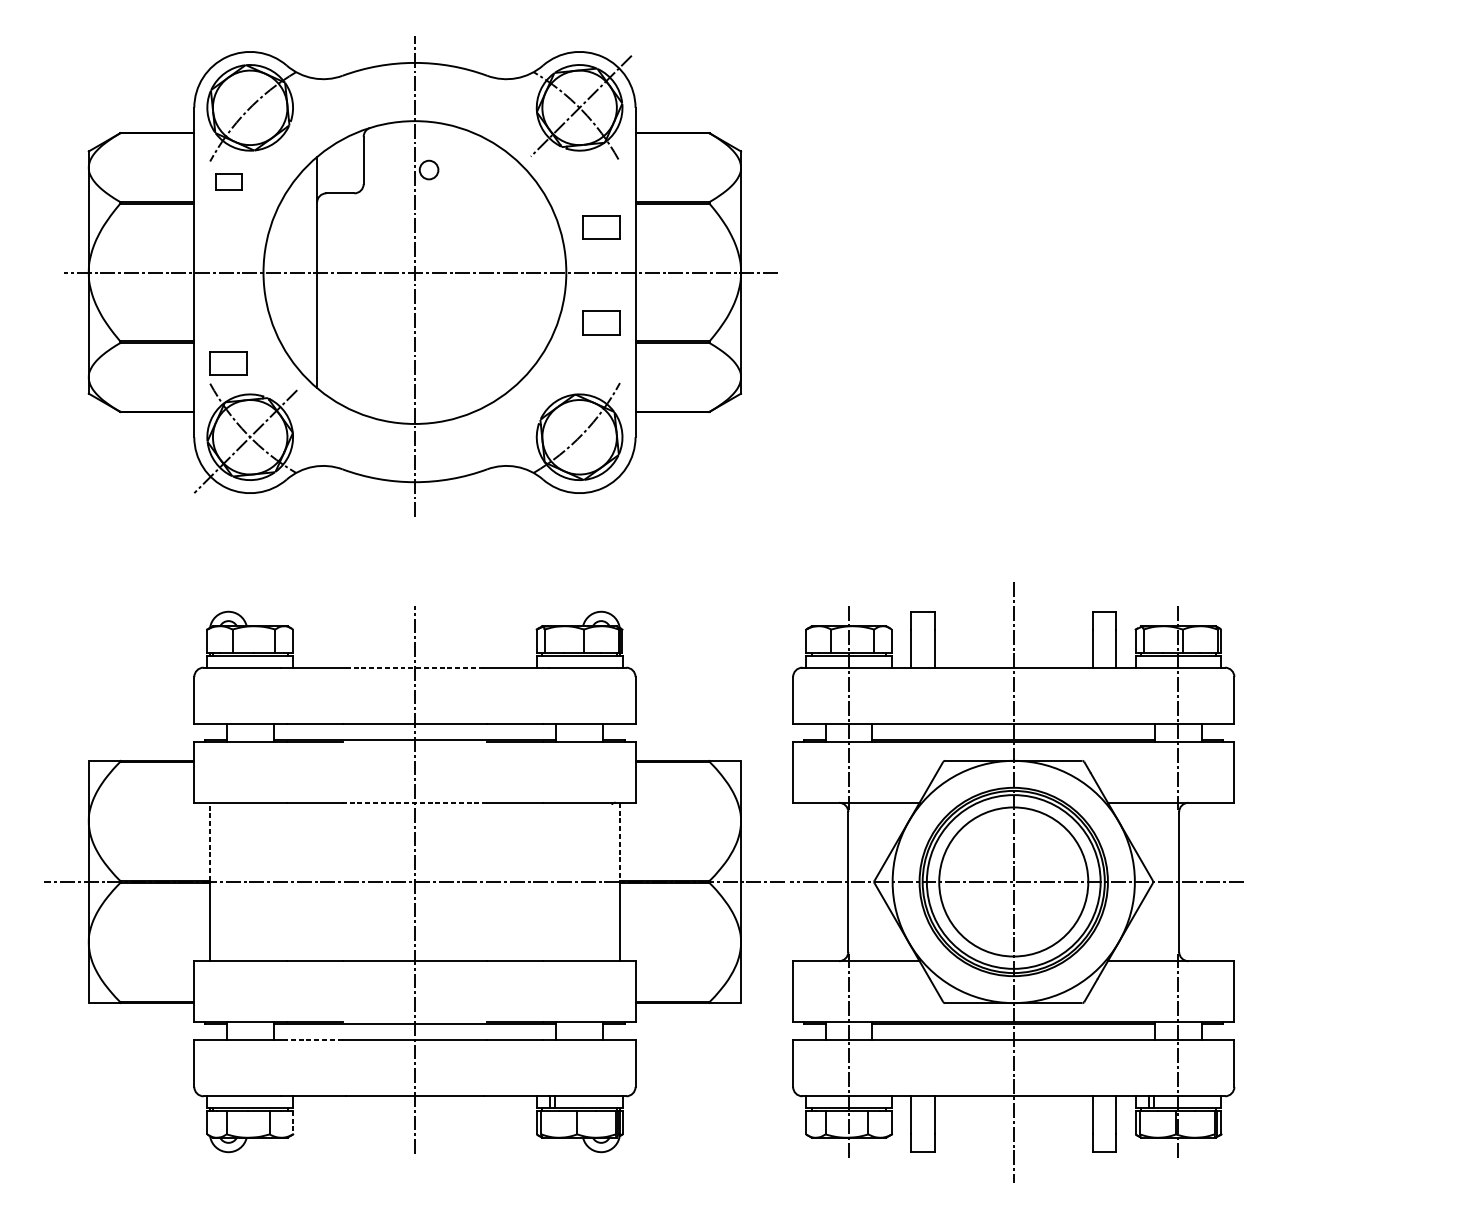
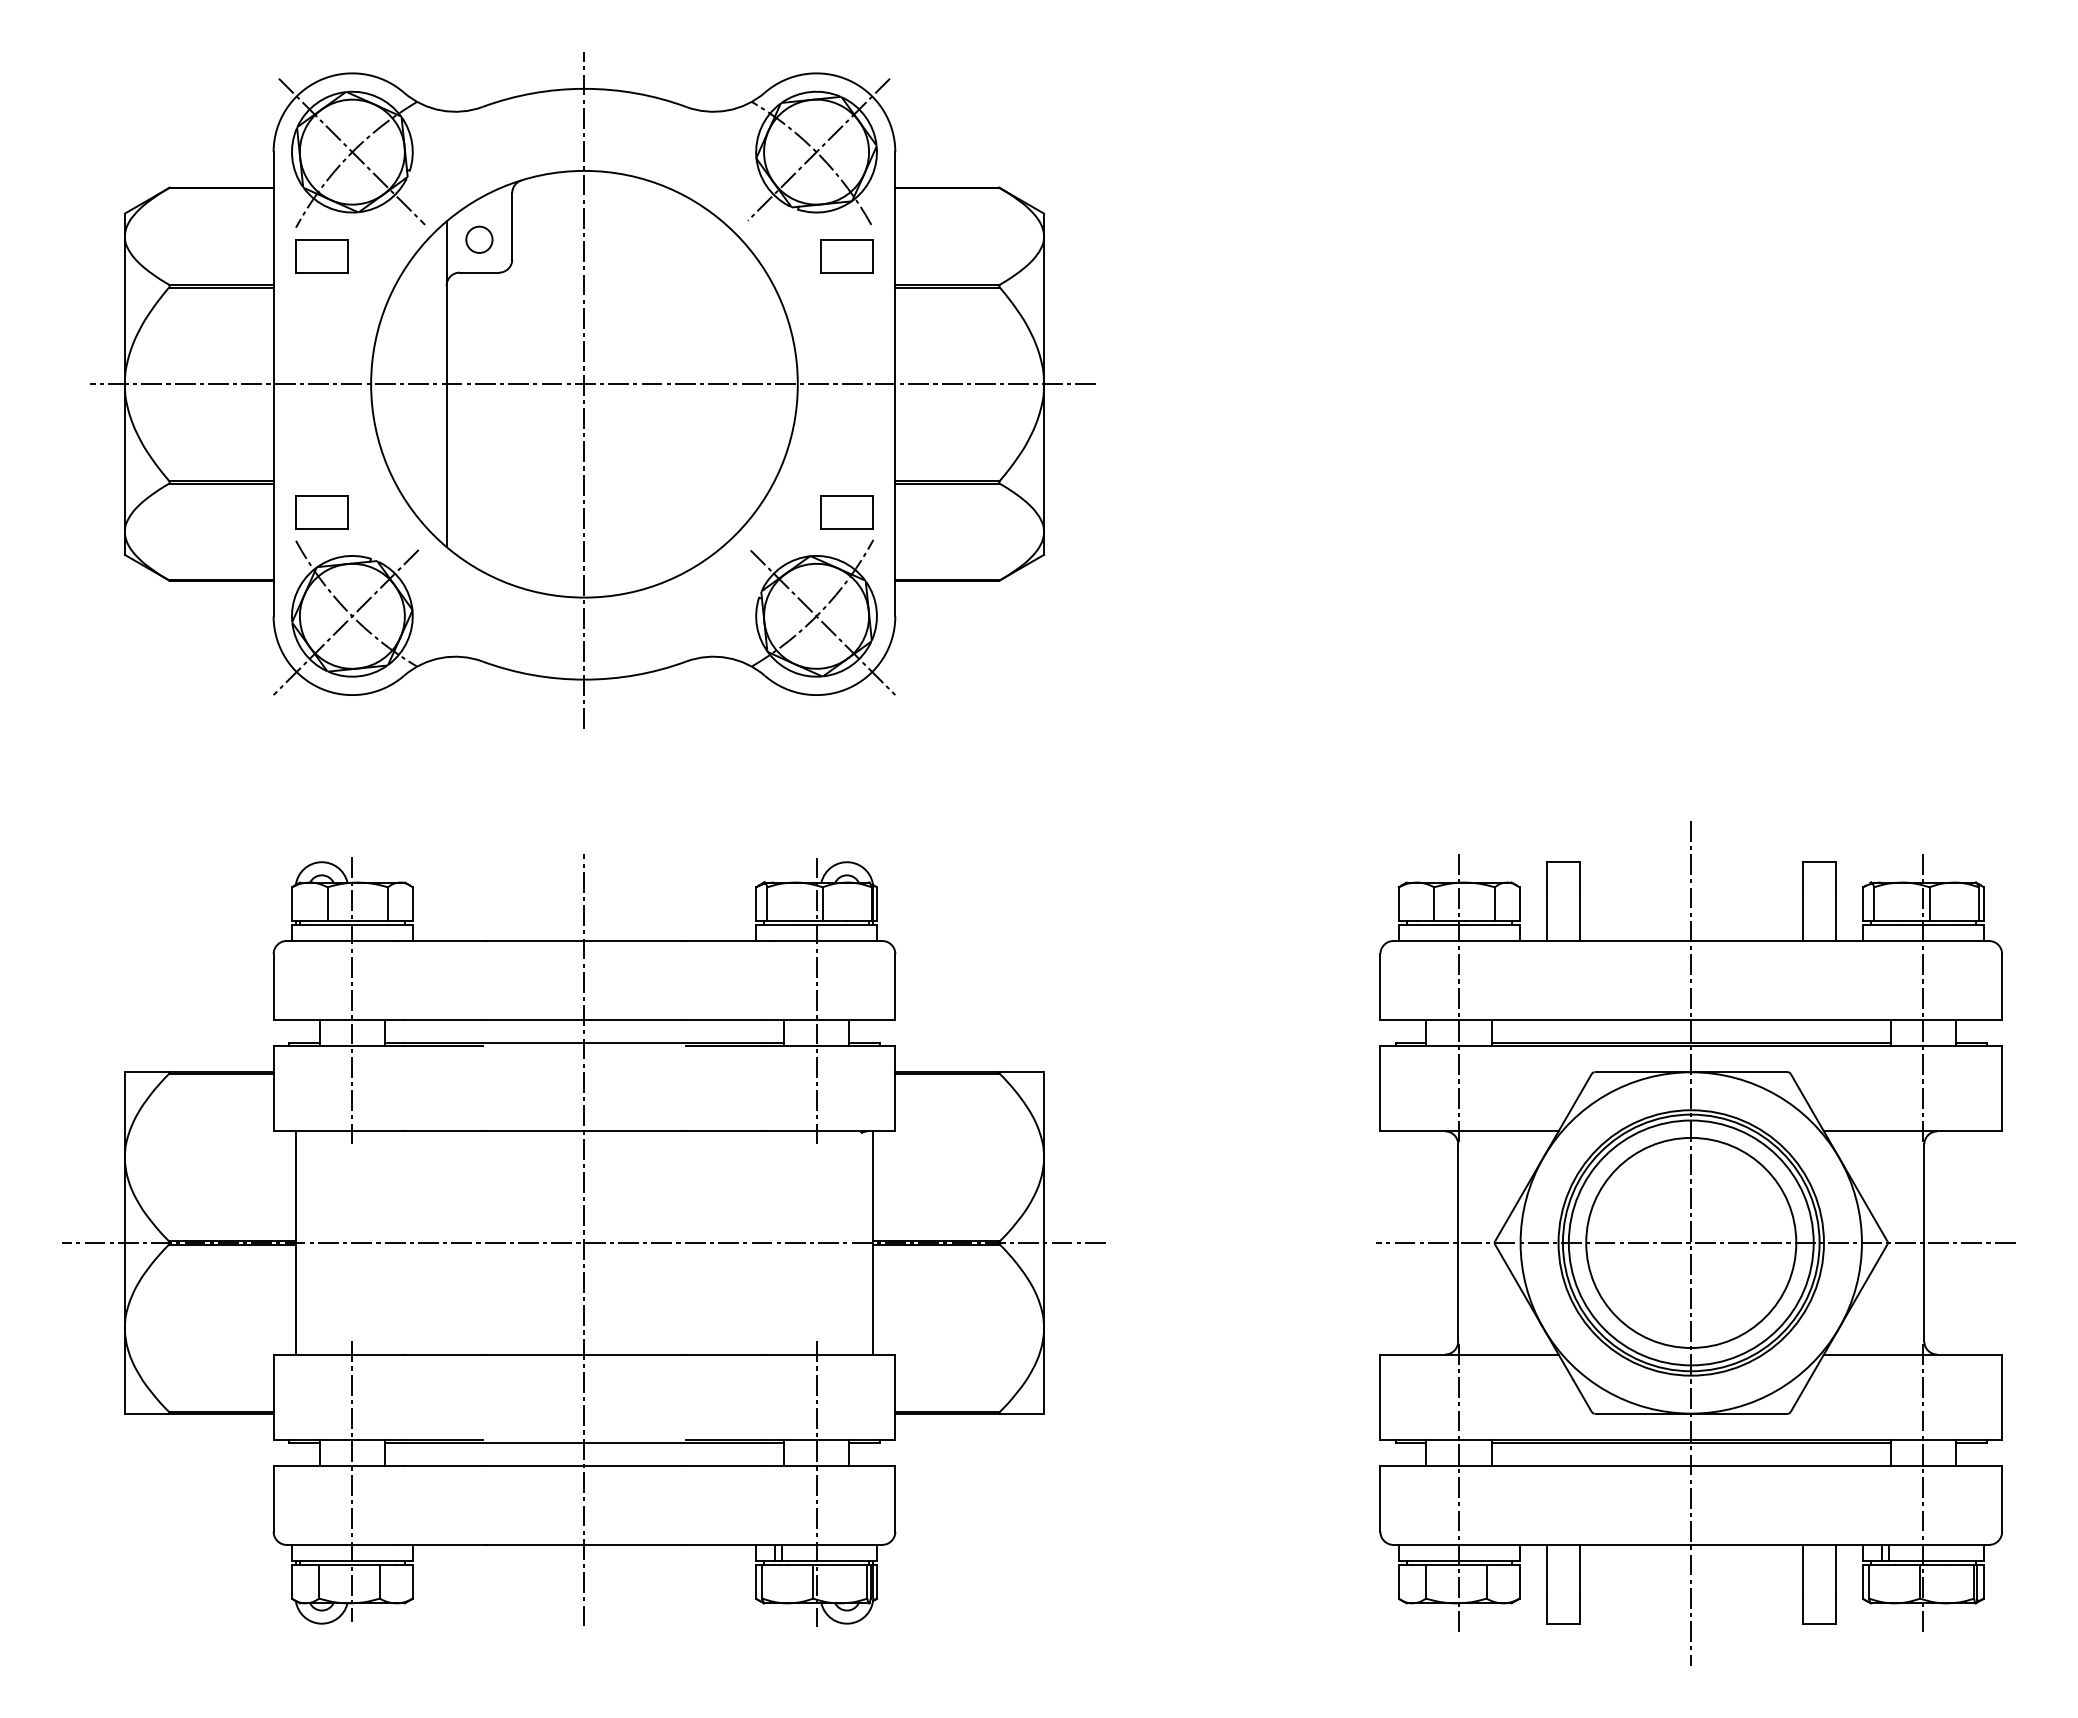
line: (249, 107) -> (351, 151), added
circle: (429, 169) -> (479, 239), moved
part: (228, 181) -> (321, 256), size x1.43
part: (600, 228) -> (846, 256), moved
part: (600, 323) -> (846, 512), moved
line: (583, 441) -> (822, 622), added
line: (415, 667) -> (585, 940), dashed -> solid
line: (250, 709) -> (352, 1000), added
line: (579, 710) -> (816, 1001), added
line: (414, 802) -> (584, 1131), dashed -> solid
line: (209, 841) -> (295, 1186), dashed -> solid
line: (620, 841) -> (873, 1186), dashed -> solid
part: (1016, 882) -> (1695, 1243), moved
line: (314, 1040) -> (442, 1466), dashed -> solid
line: (250, 1051) -> (352, 1481), added
line: (579, 1053) -> (816, 1484), added
line: (292, 1122) -> (412, 1581), dashed -> solid

